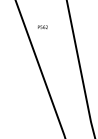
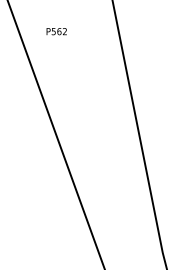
text: (42, 26) -> (55, 29), moved

